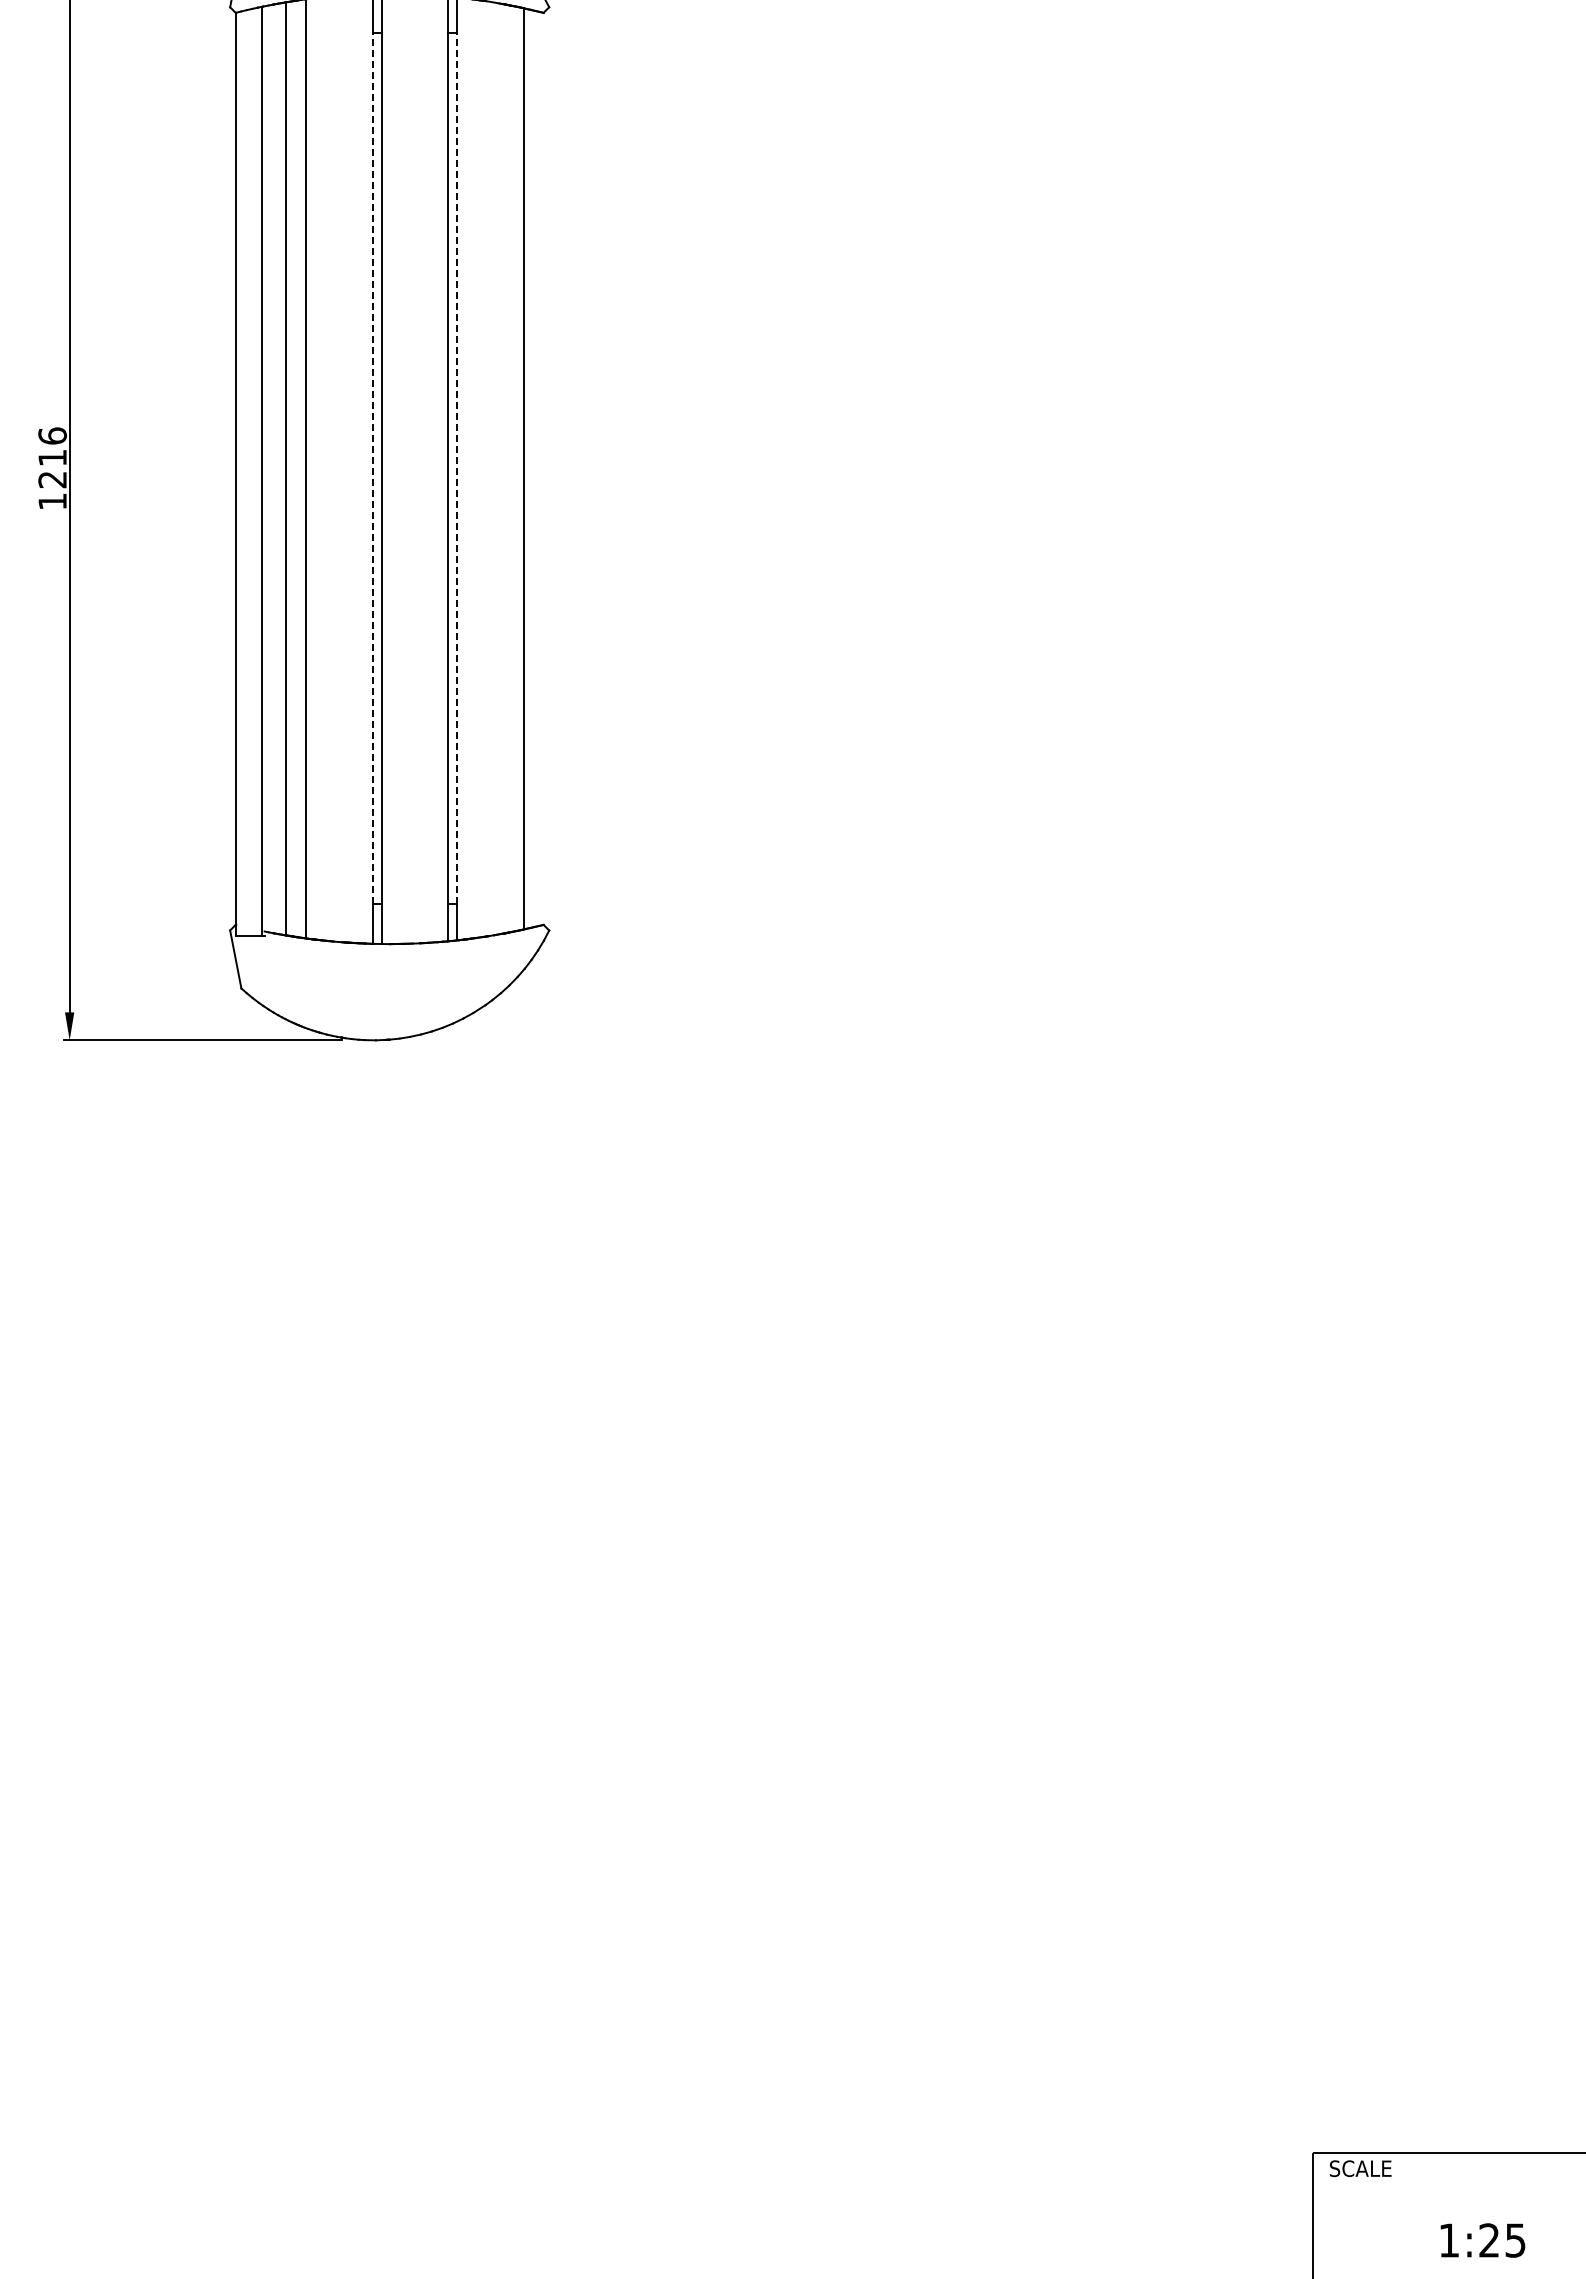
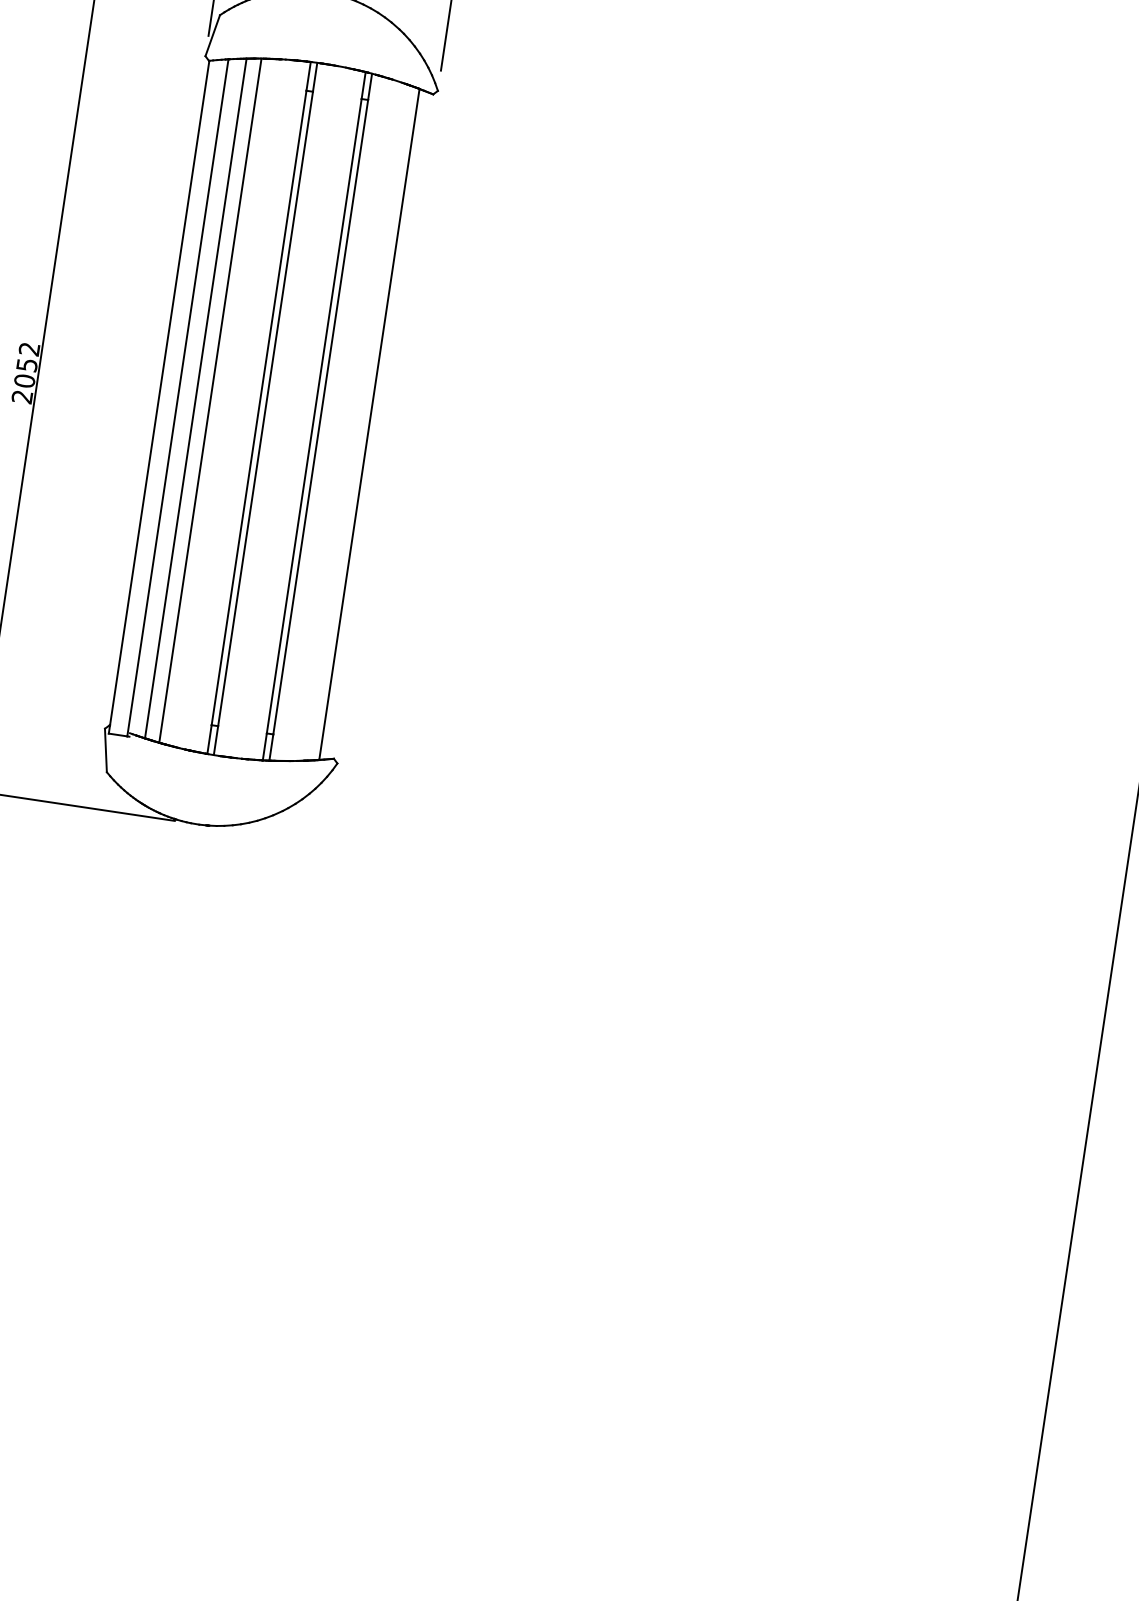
text: (52, 468) -> (25, 372), 1216 -> 2052
line: (372, 468) -> (258, 407), dashed -> solid
line: (457, 468) -> (320, 416), dashed -> solid

